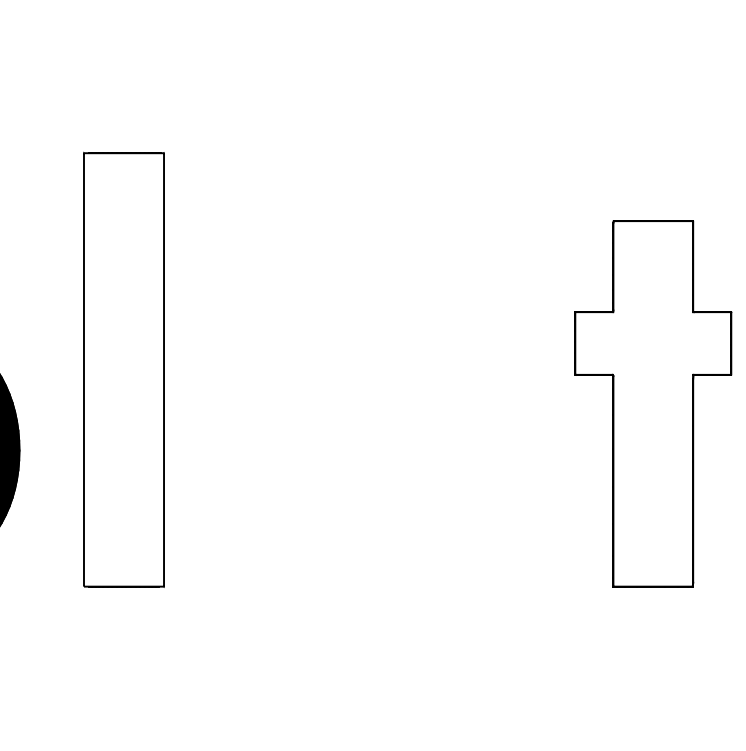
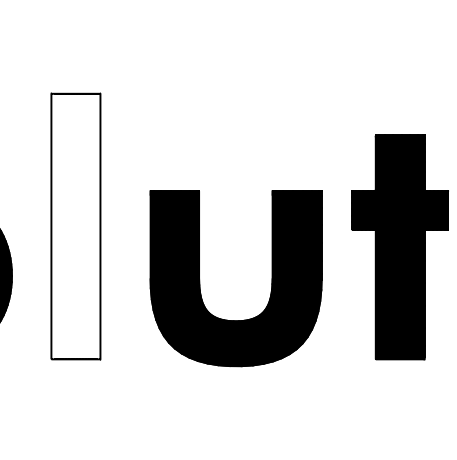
fill: (653, 404) -> (400, 247), added
part: (327, 456) -> (200, 279), added

